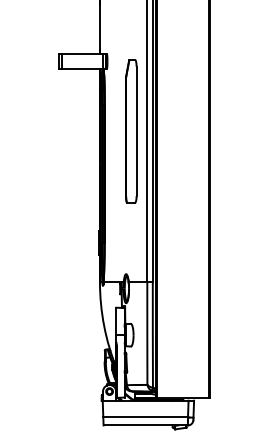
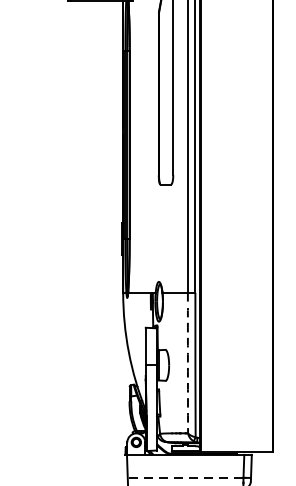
arc: (147, 333) -> (188, 363), solid -> dashed
line: (145, 417) -> (185, 477), solid -> dashed

